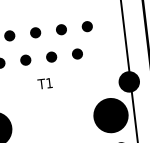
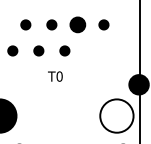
part: (61, 29) -> (77, 24), size x1.6
part: (77, 53) -> (90, 50), removed
text: (49, 83) -> (59, 76), T1 -> T0
fill: (110, 115) -> (116, 115), removed

